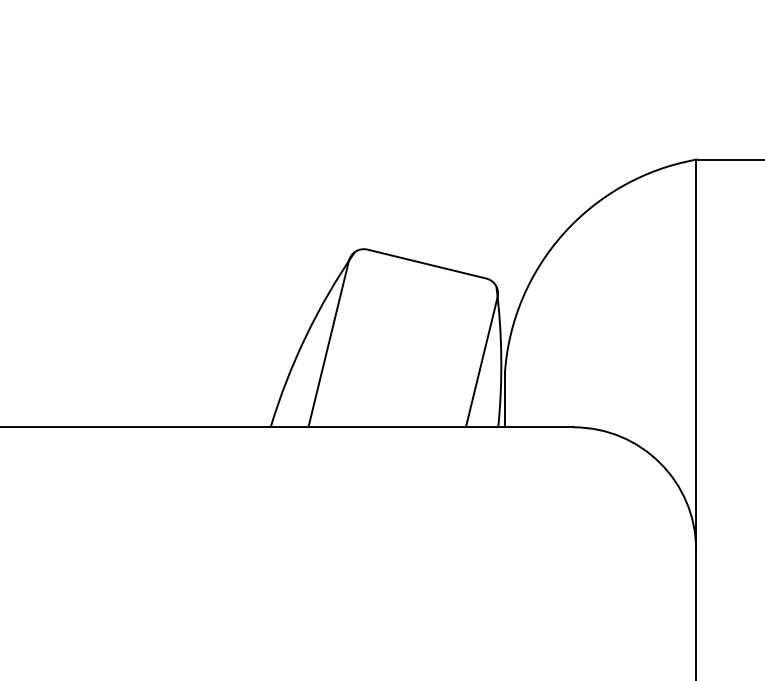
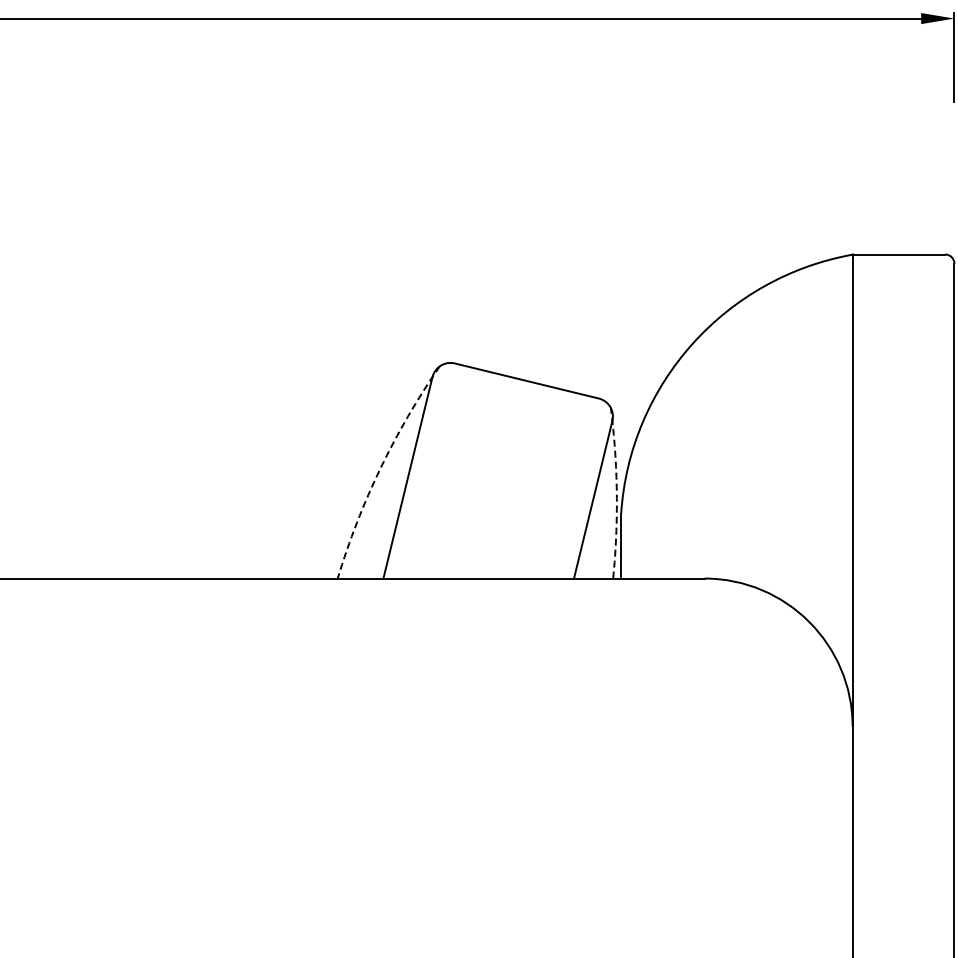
arc: (306, 336) -> (380, 468), solid -> dashed
arc: (501, 357) -> (616, 493), solid -> dashed

